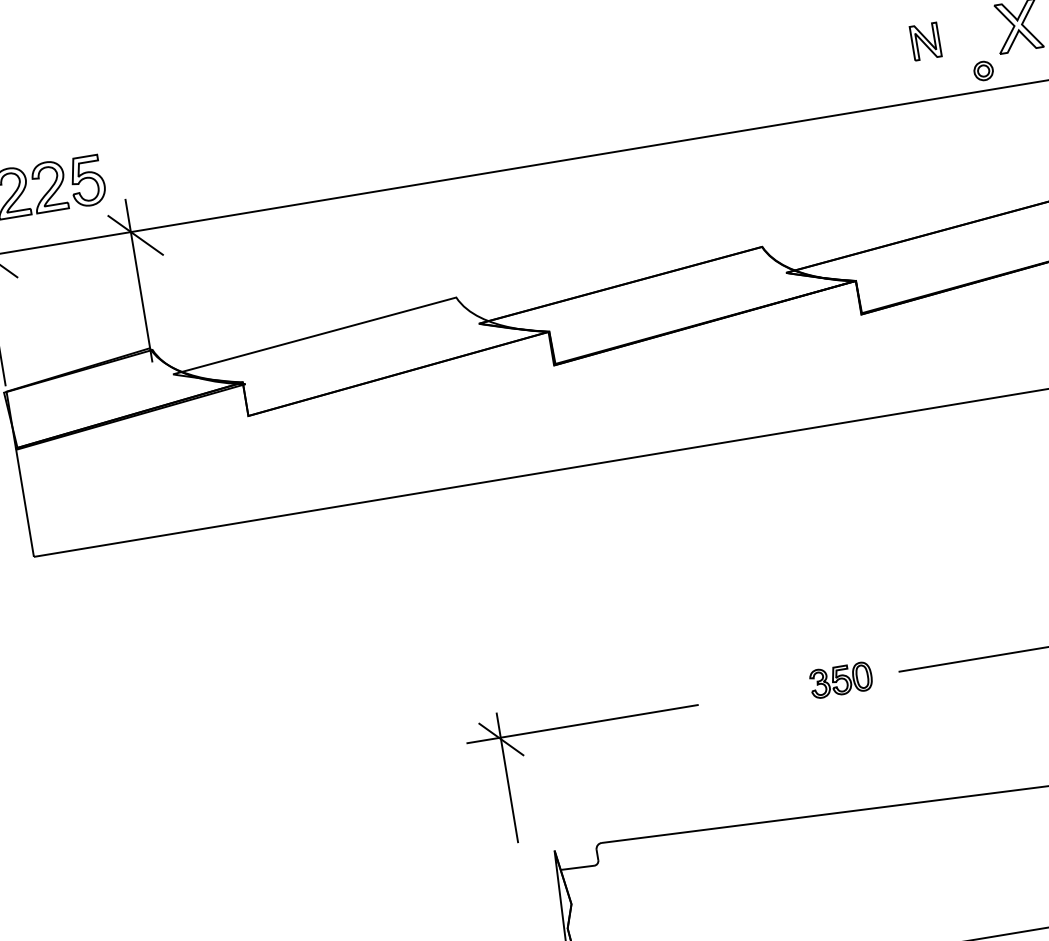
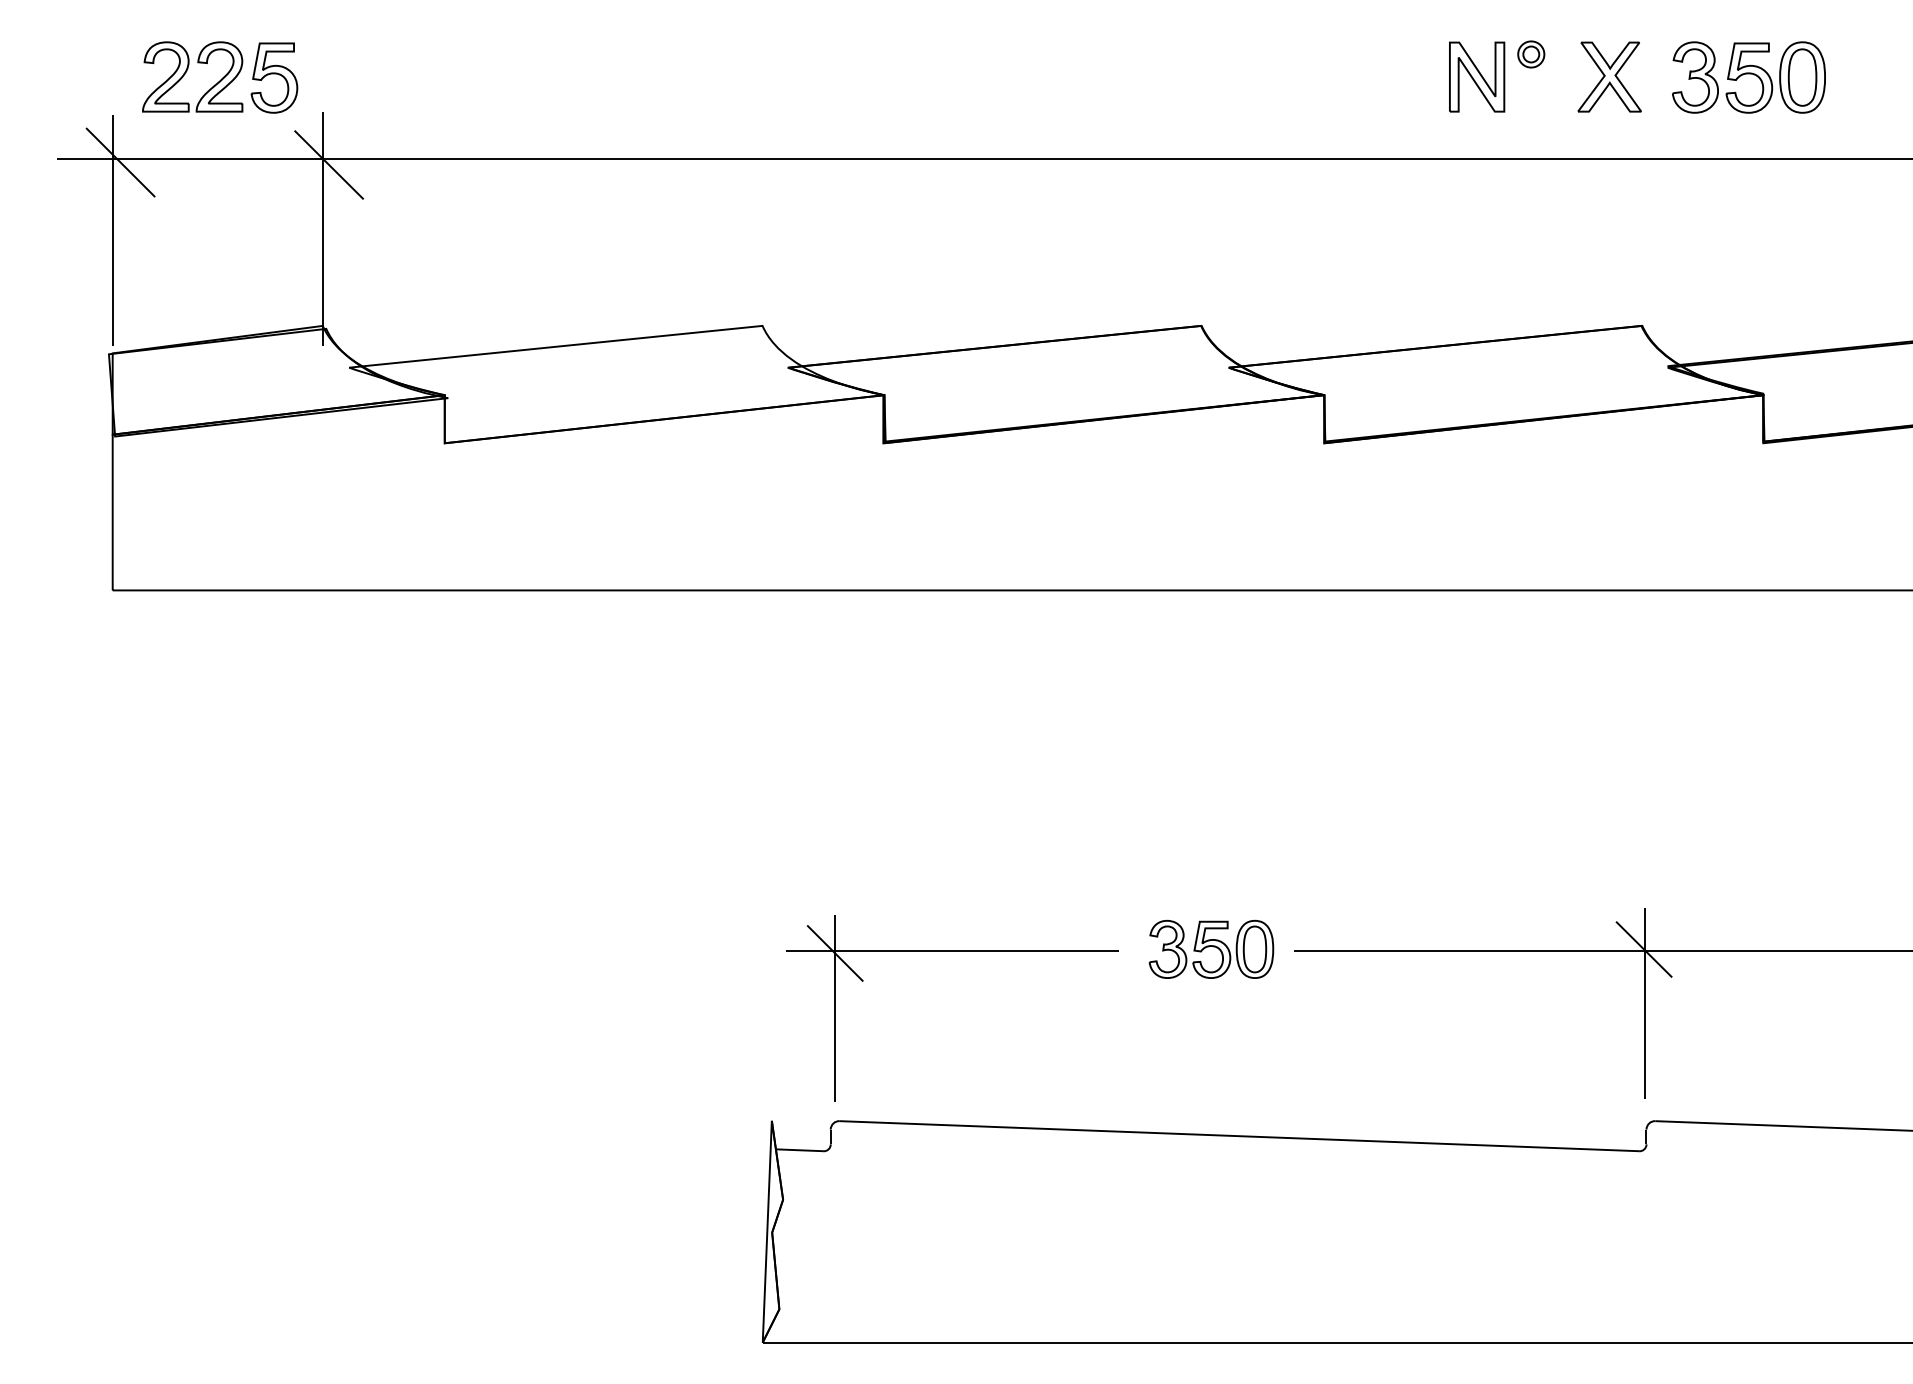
part: (925, 41) -> (1477, 76), size x1.43
part: (983, 71) -> (1531, 54), moved
part: (841, 679) -> (1211, 948), size x1.43
part: (582, 724) -> (952, 951), moved

